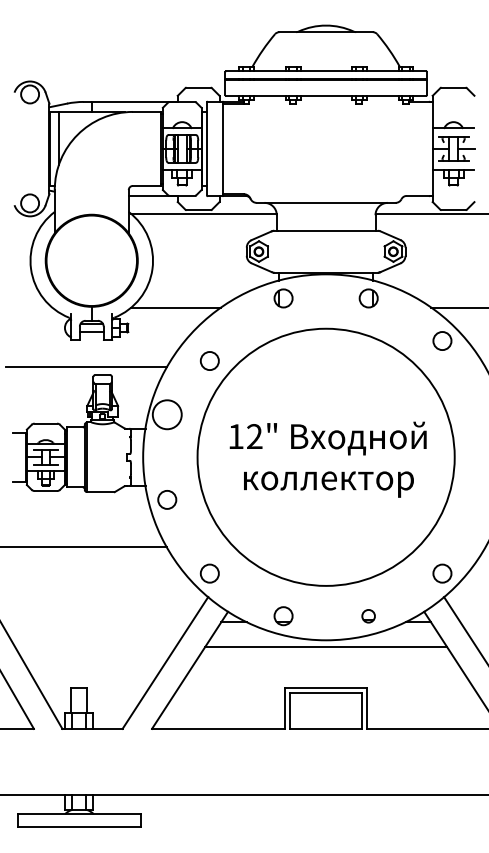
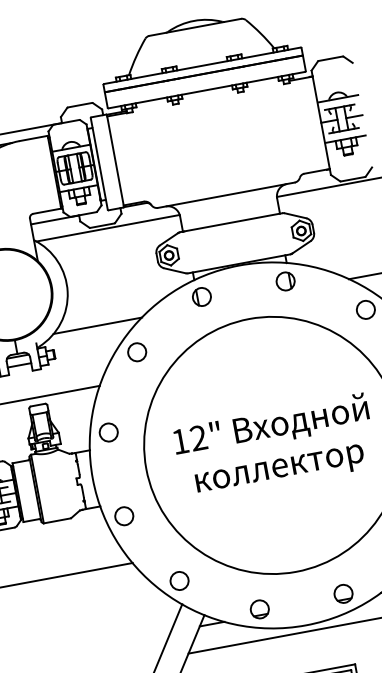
circle: (209, 360) -> (136, 351), moved
circle: (167, 414) -> (108, 432), size x0.62
part: (368, 616) -> (343, 594), size x1.43

